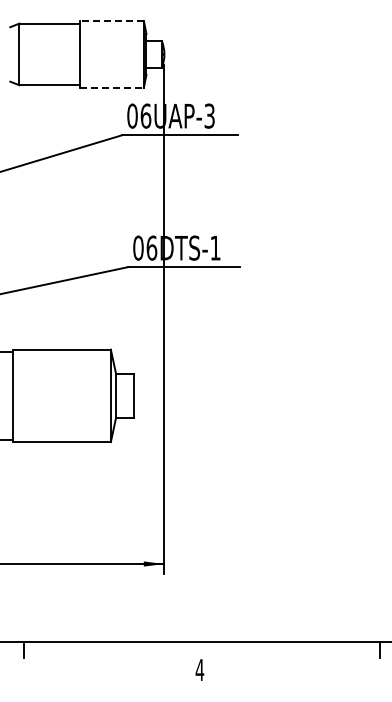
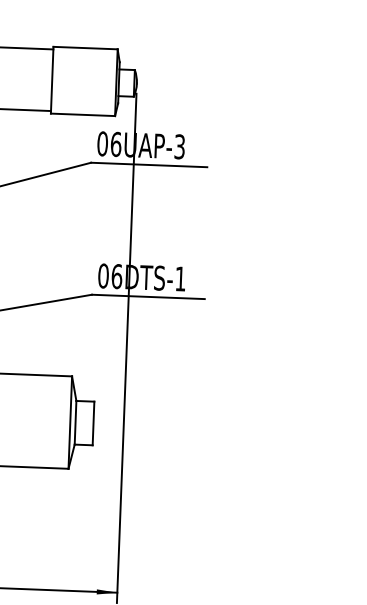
line: (111, 21) -> (85, 48), dashed -> solid
line: (112, 87) -> (83, 114), dashed -> solid

